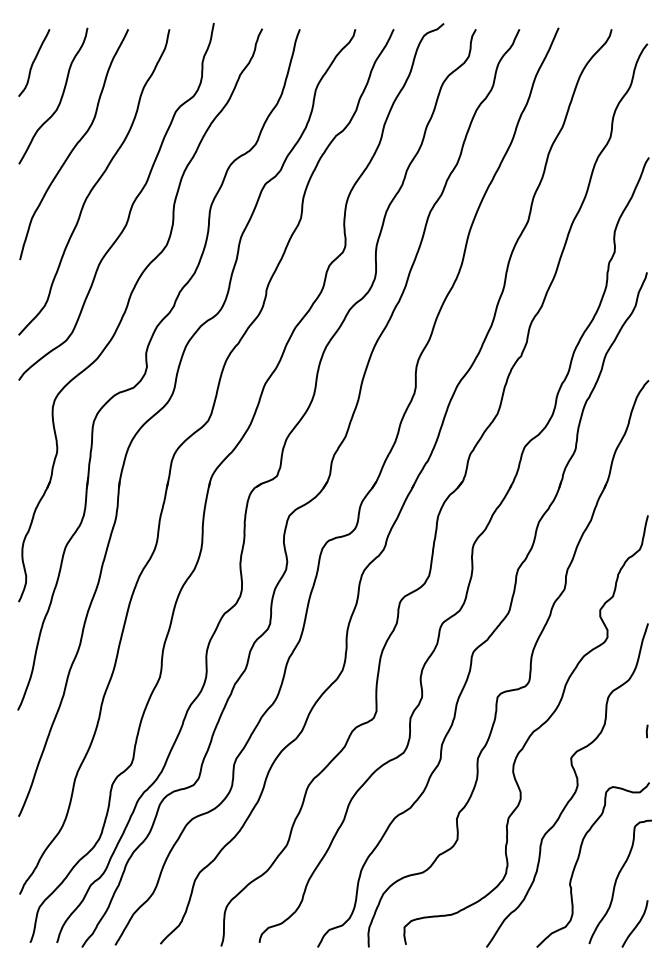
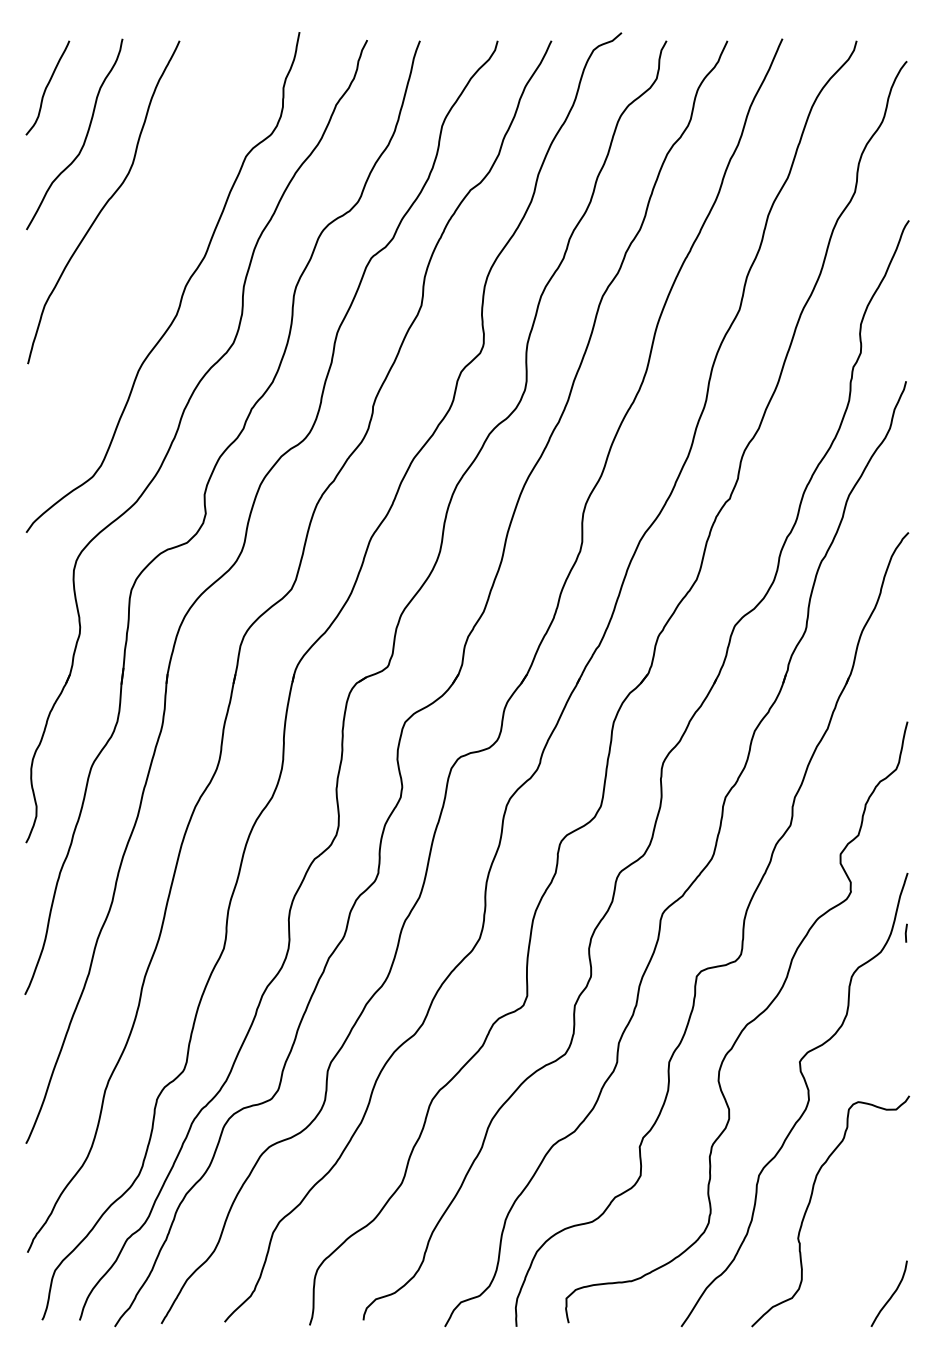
curve: (95, 183) -> (133, 256), removed
line: (646, 730) -> (905, 932), moved
curve: (617, 879) -> (864, 1231), removed

